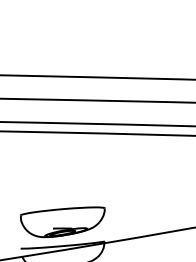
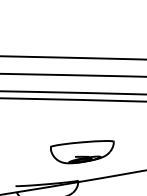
part: (62, 222) -> (82, 152), moved

